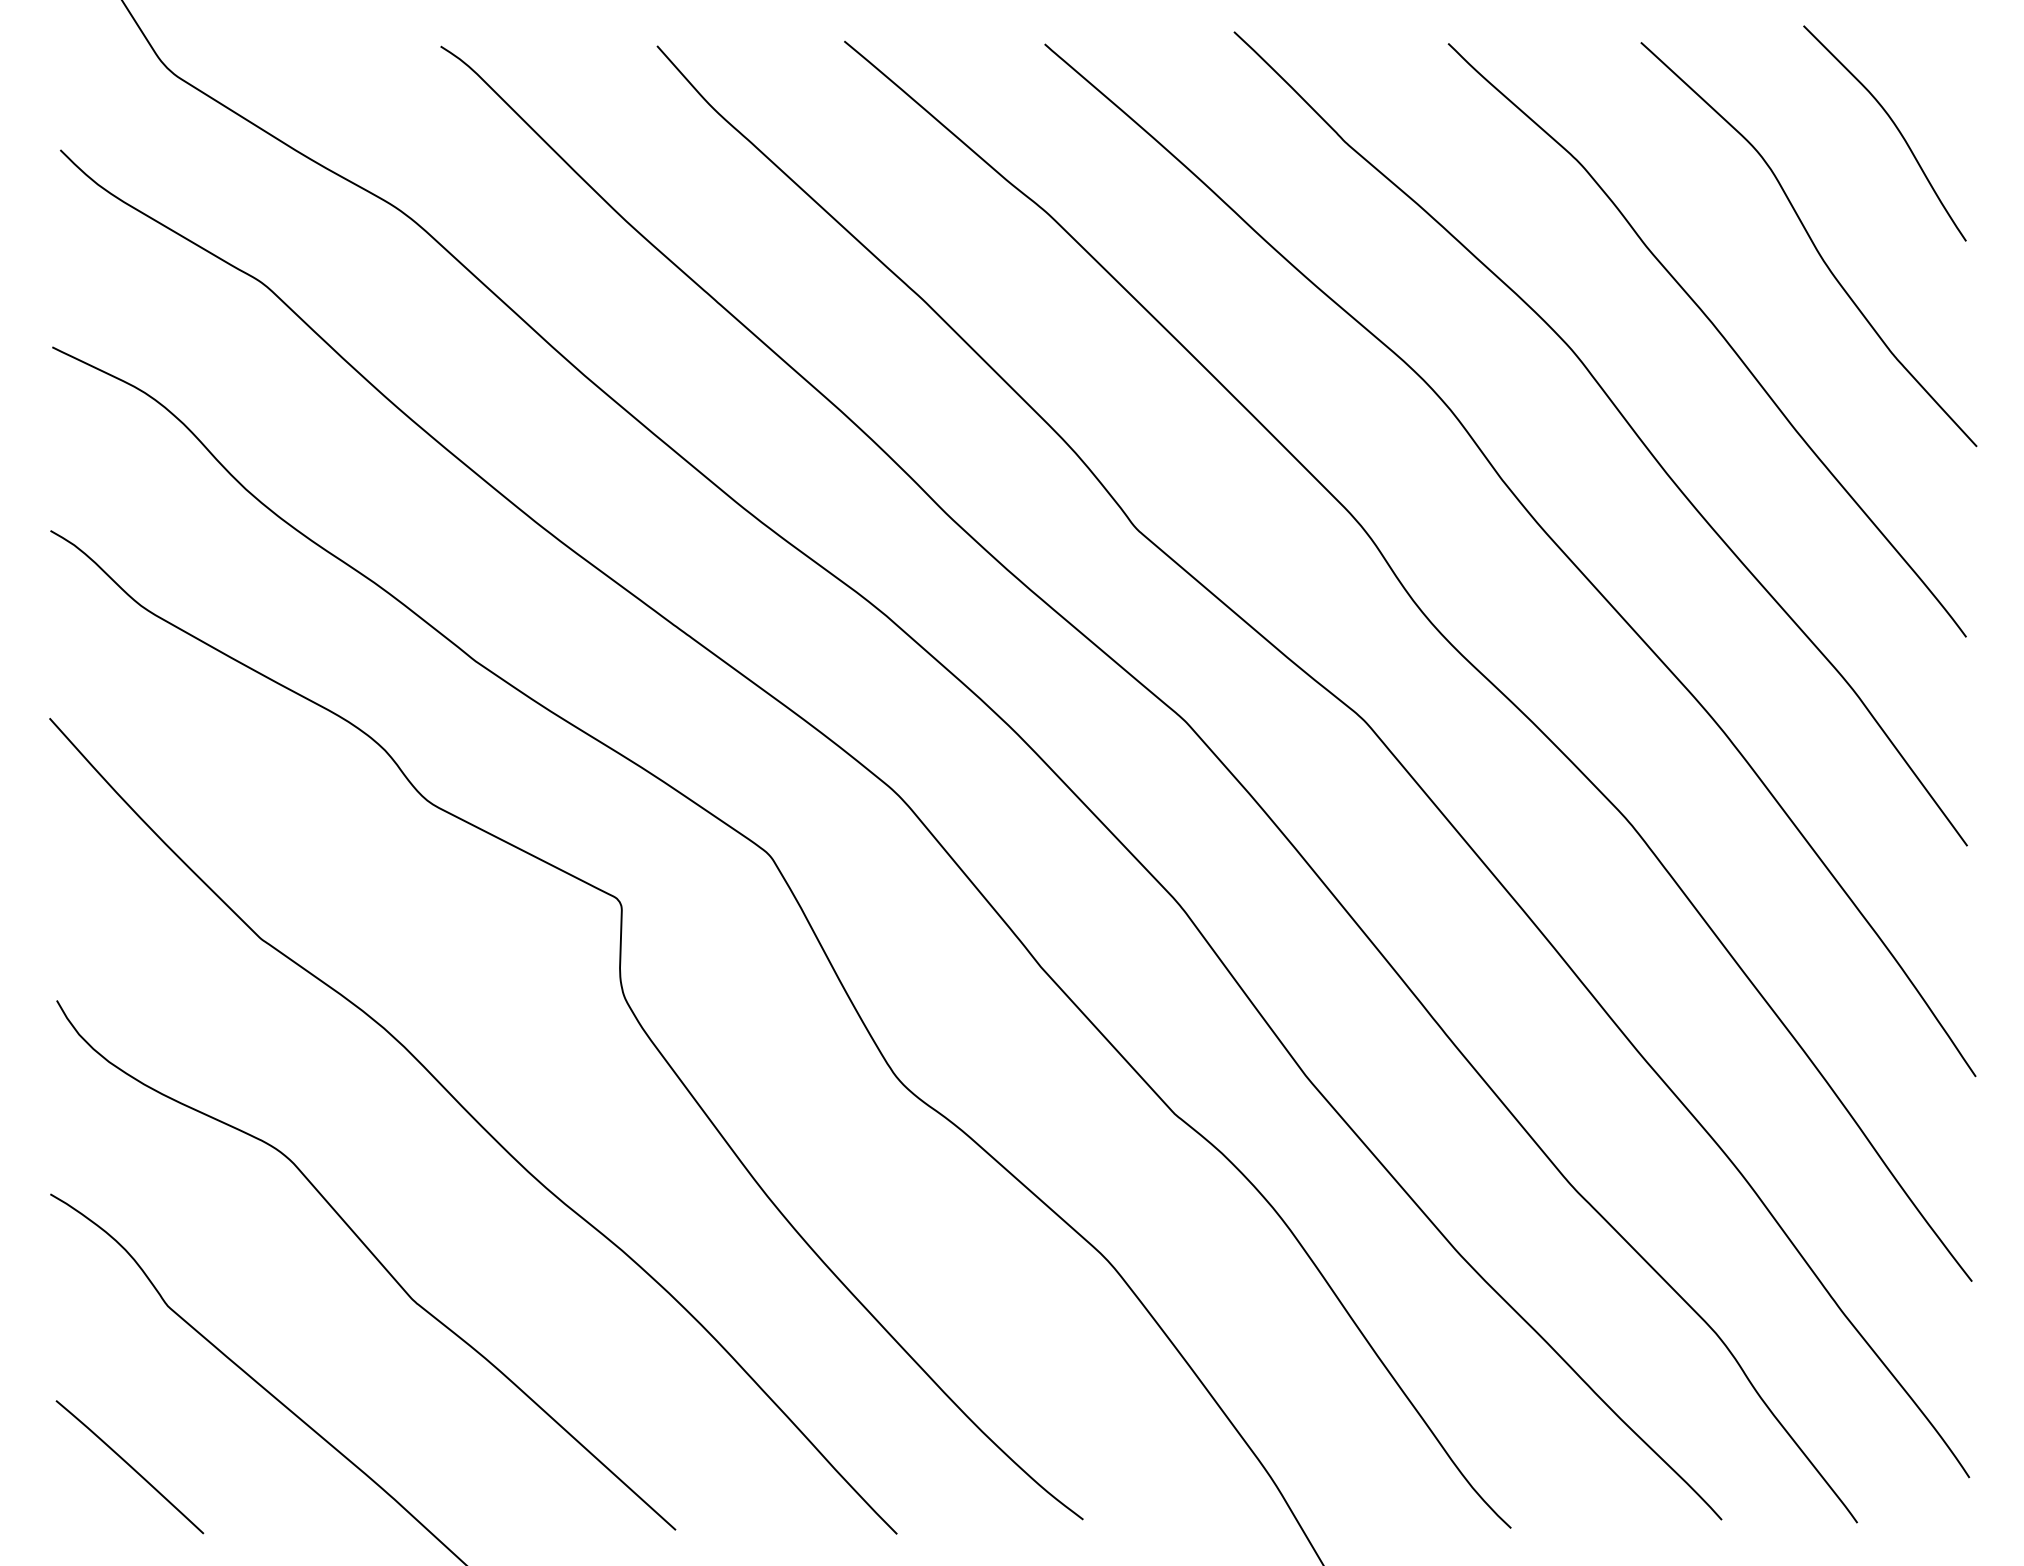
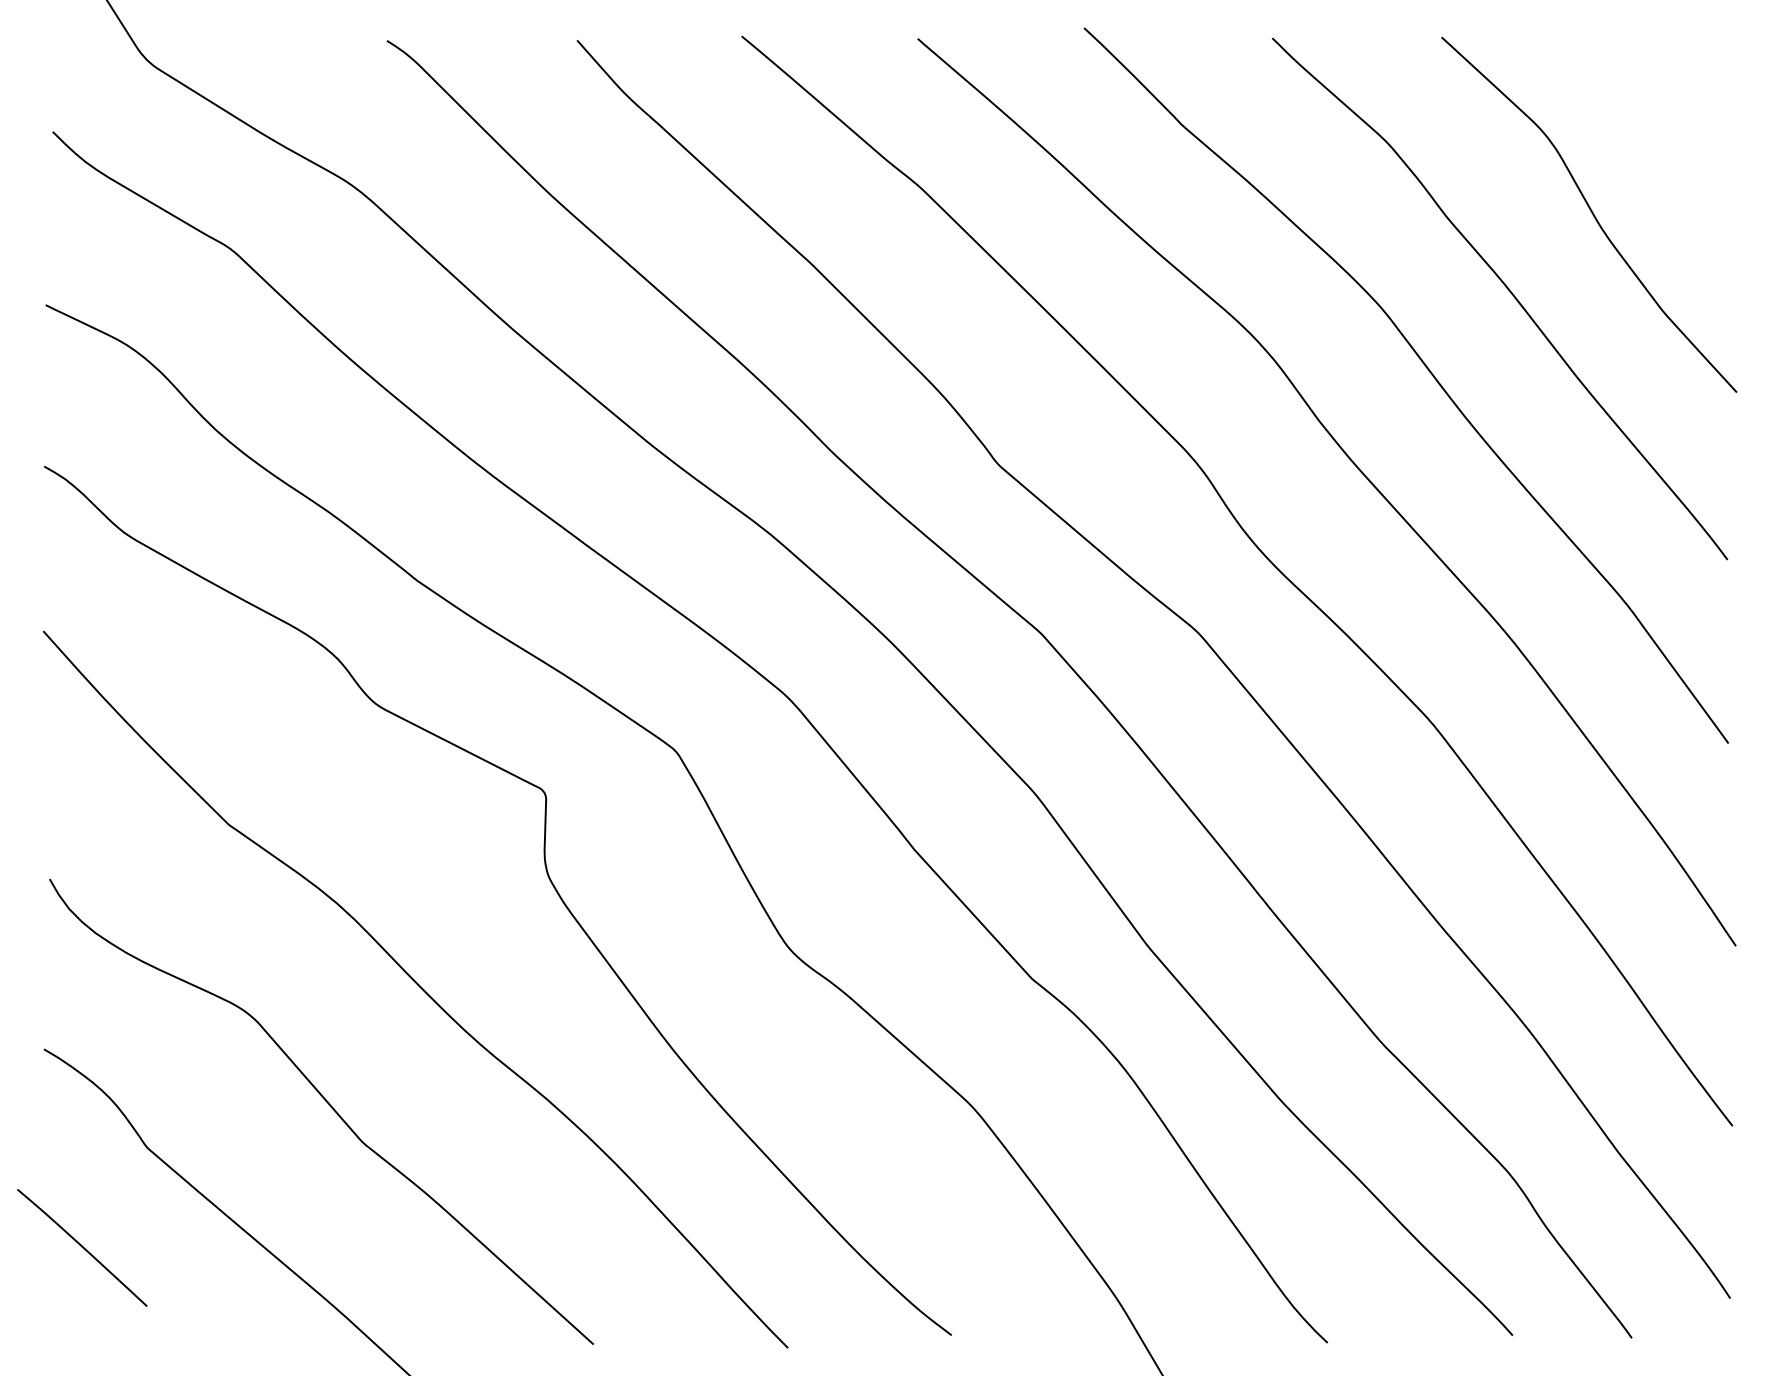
curve: (1895, 127) -> (1665, 112), removed
curve: (129, 1466) -> (81, 1247), moved

